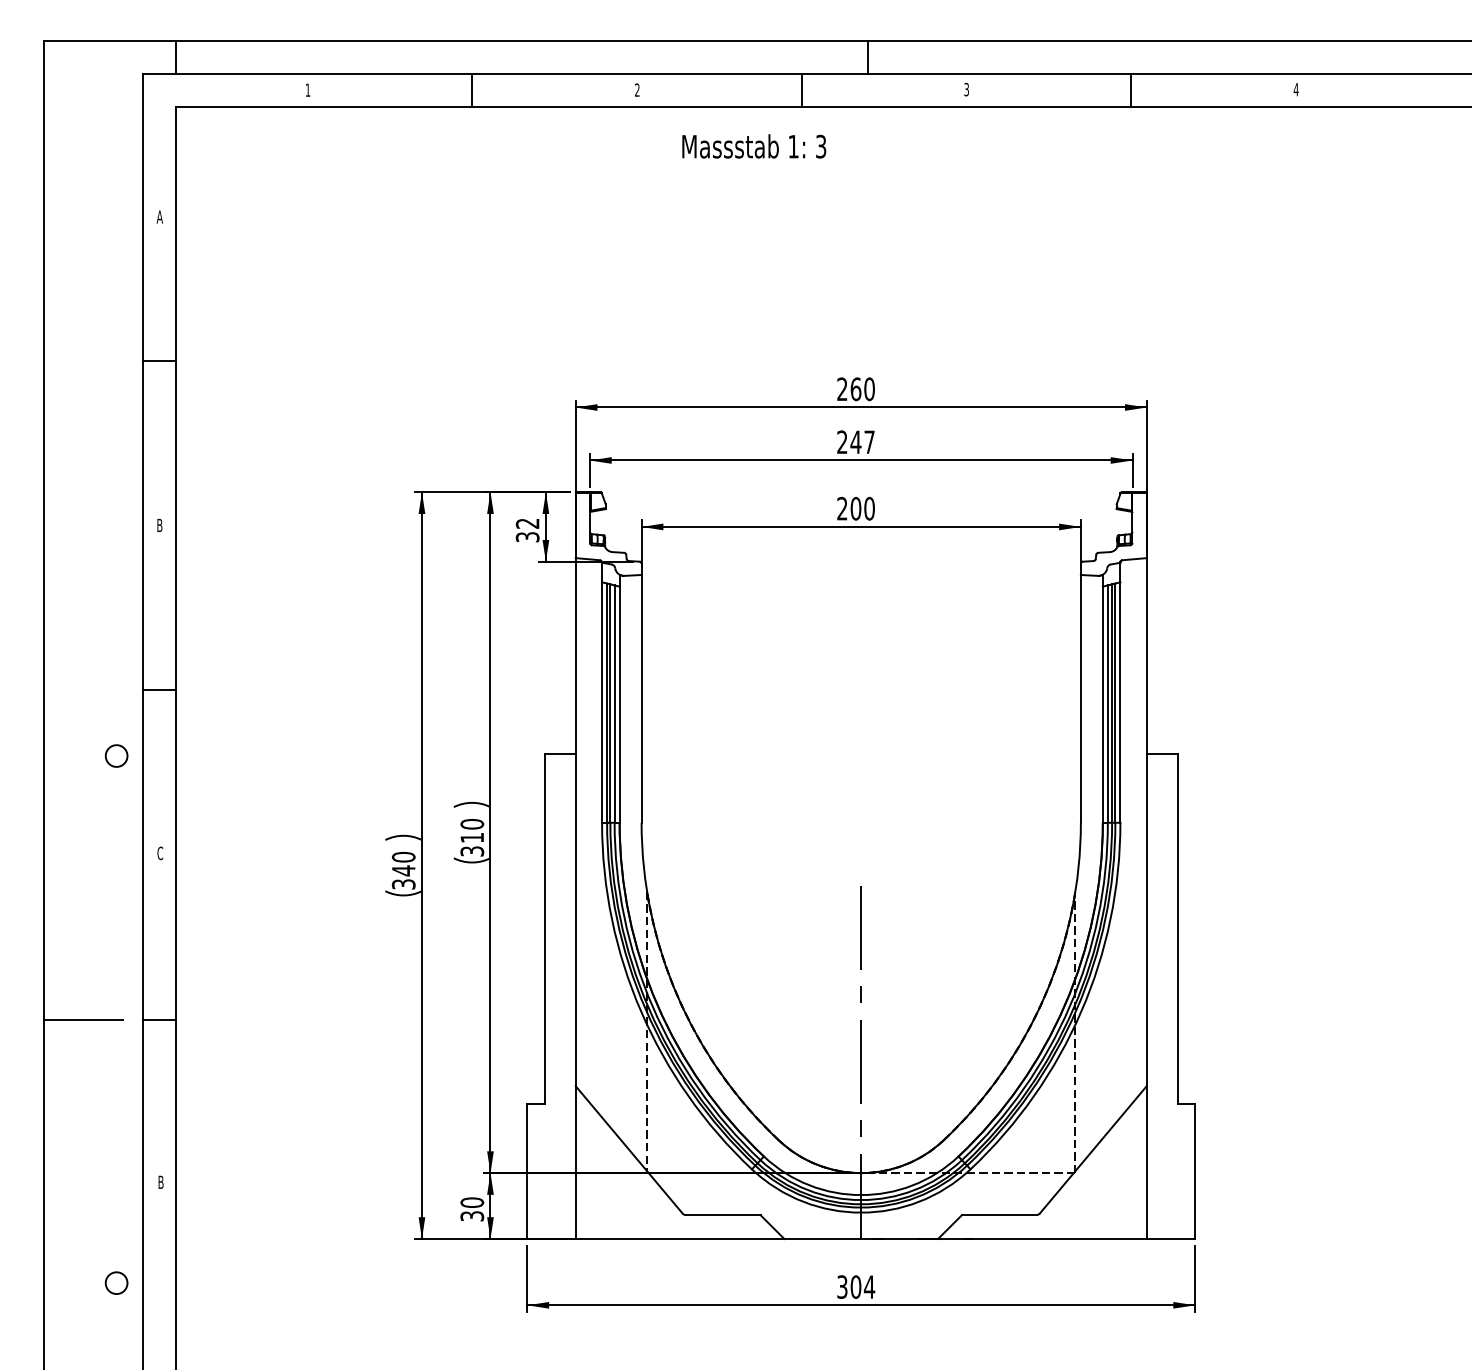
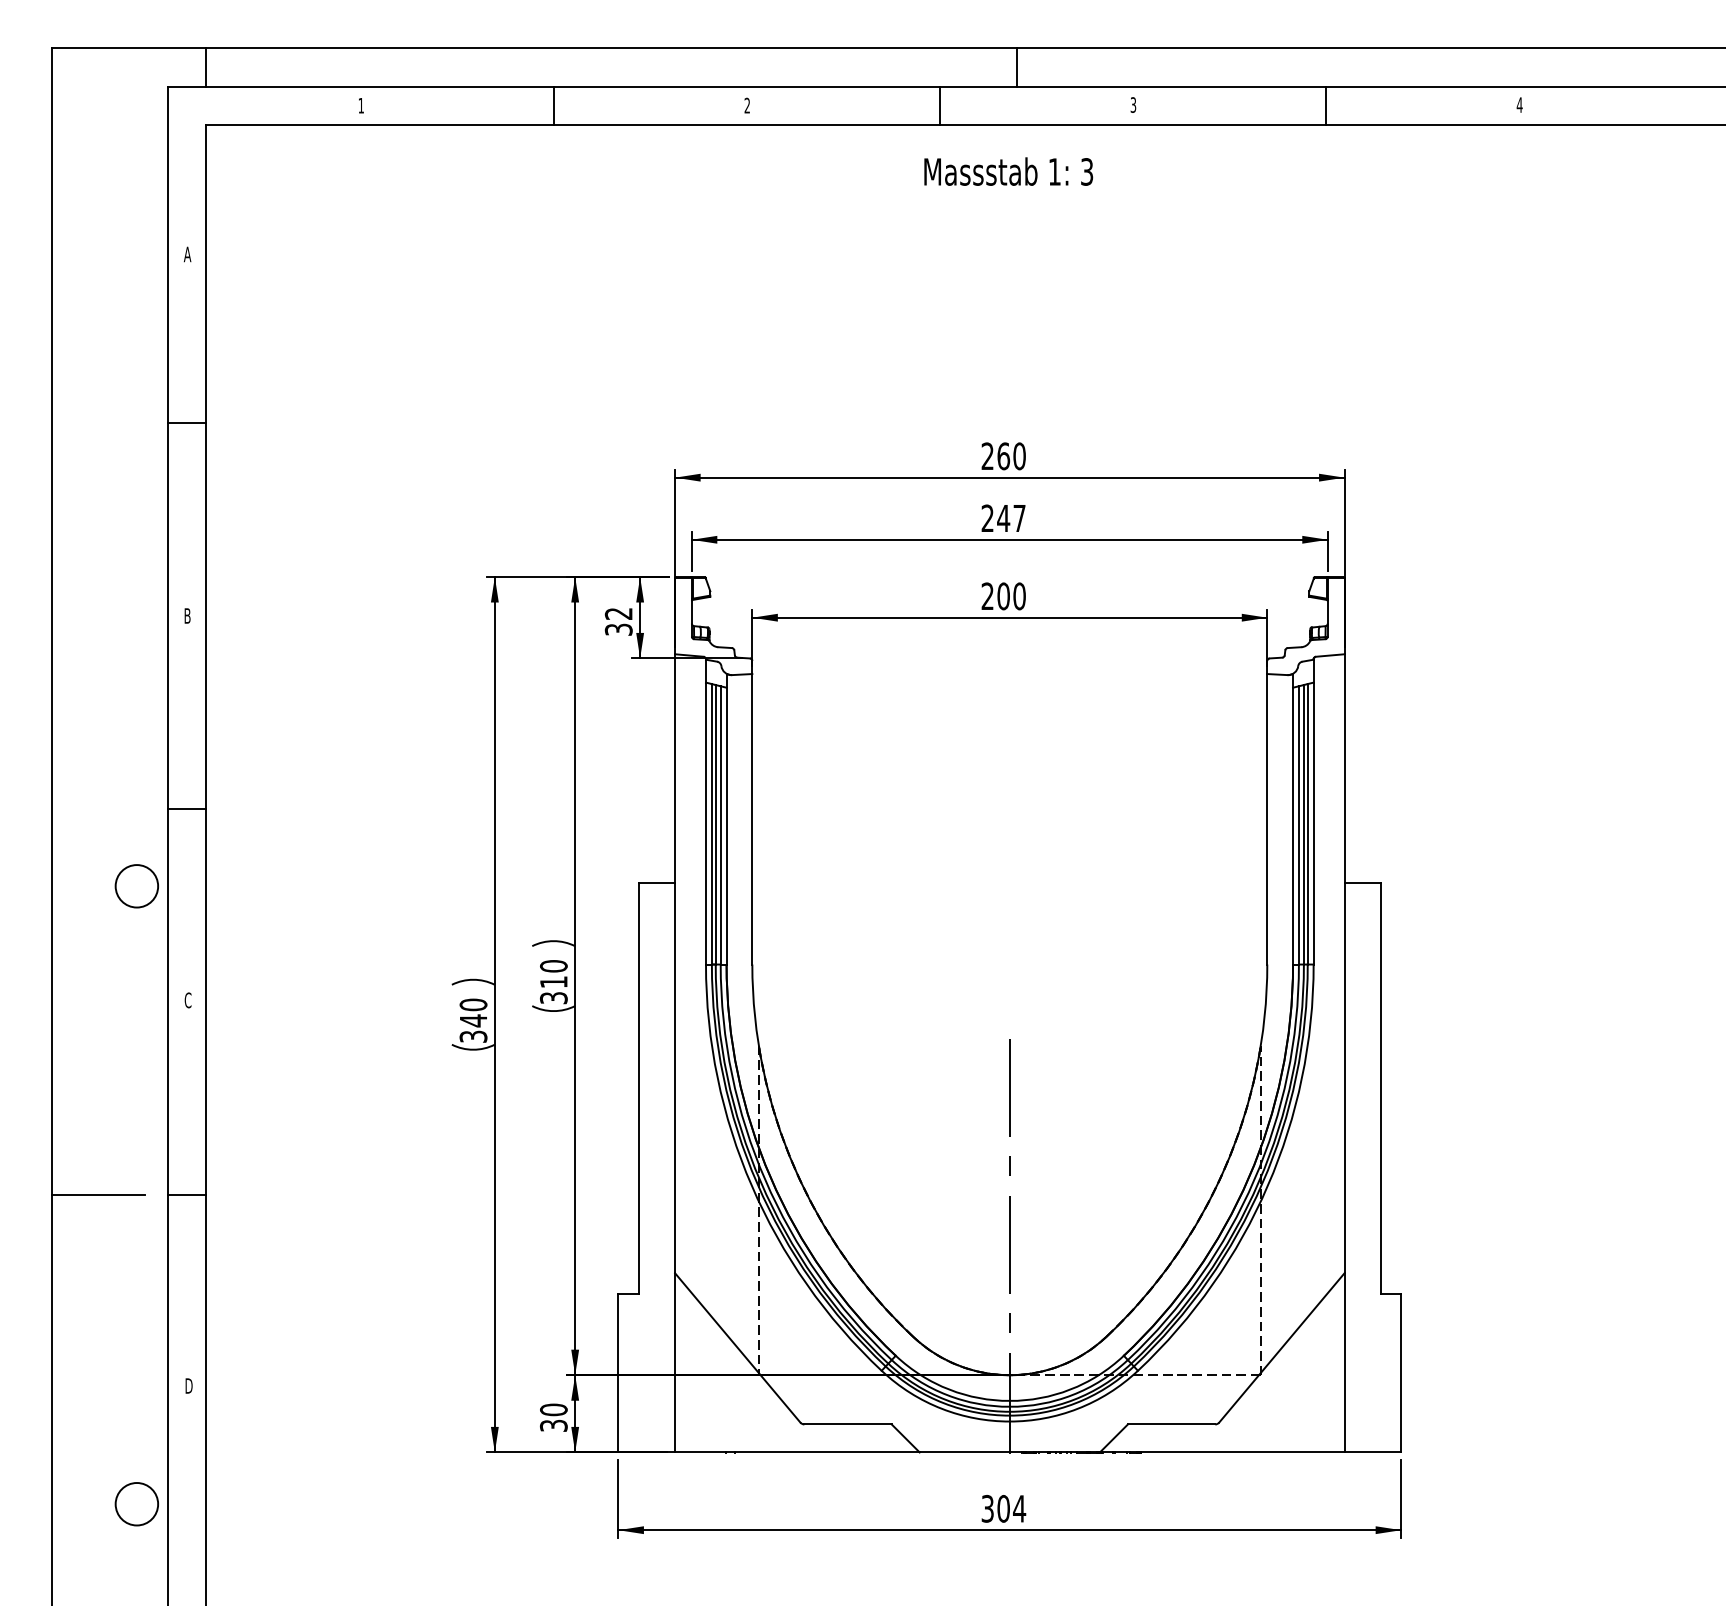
text: (754, 146) -> (1008, 171), moved
circle: (116, 755) -> (136, 885), size x1.67
text: (161, 1181) -> (189, 1385), B -> D
circle: (116, 1283) -> (136, 1504), size x1.67

